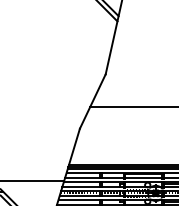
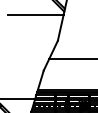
line: (64, 28) -> (35, 15), added

